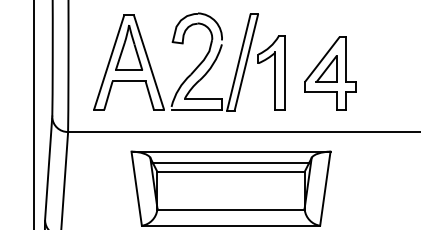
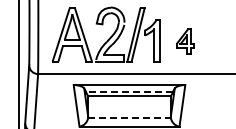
part: (329, 73) -> (184, 41), size x0.6
line: (231, 163) -> (129, 91), solid -> dashed
line: (232, 209) -> (130, 117), solid -> dashed

